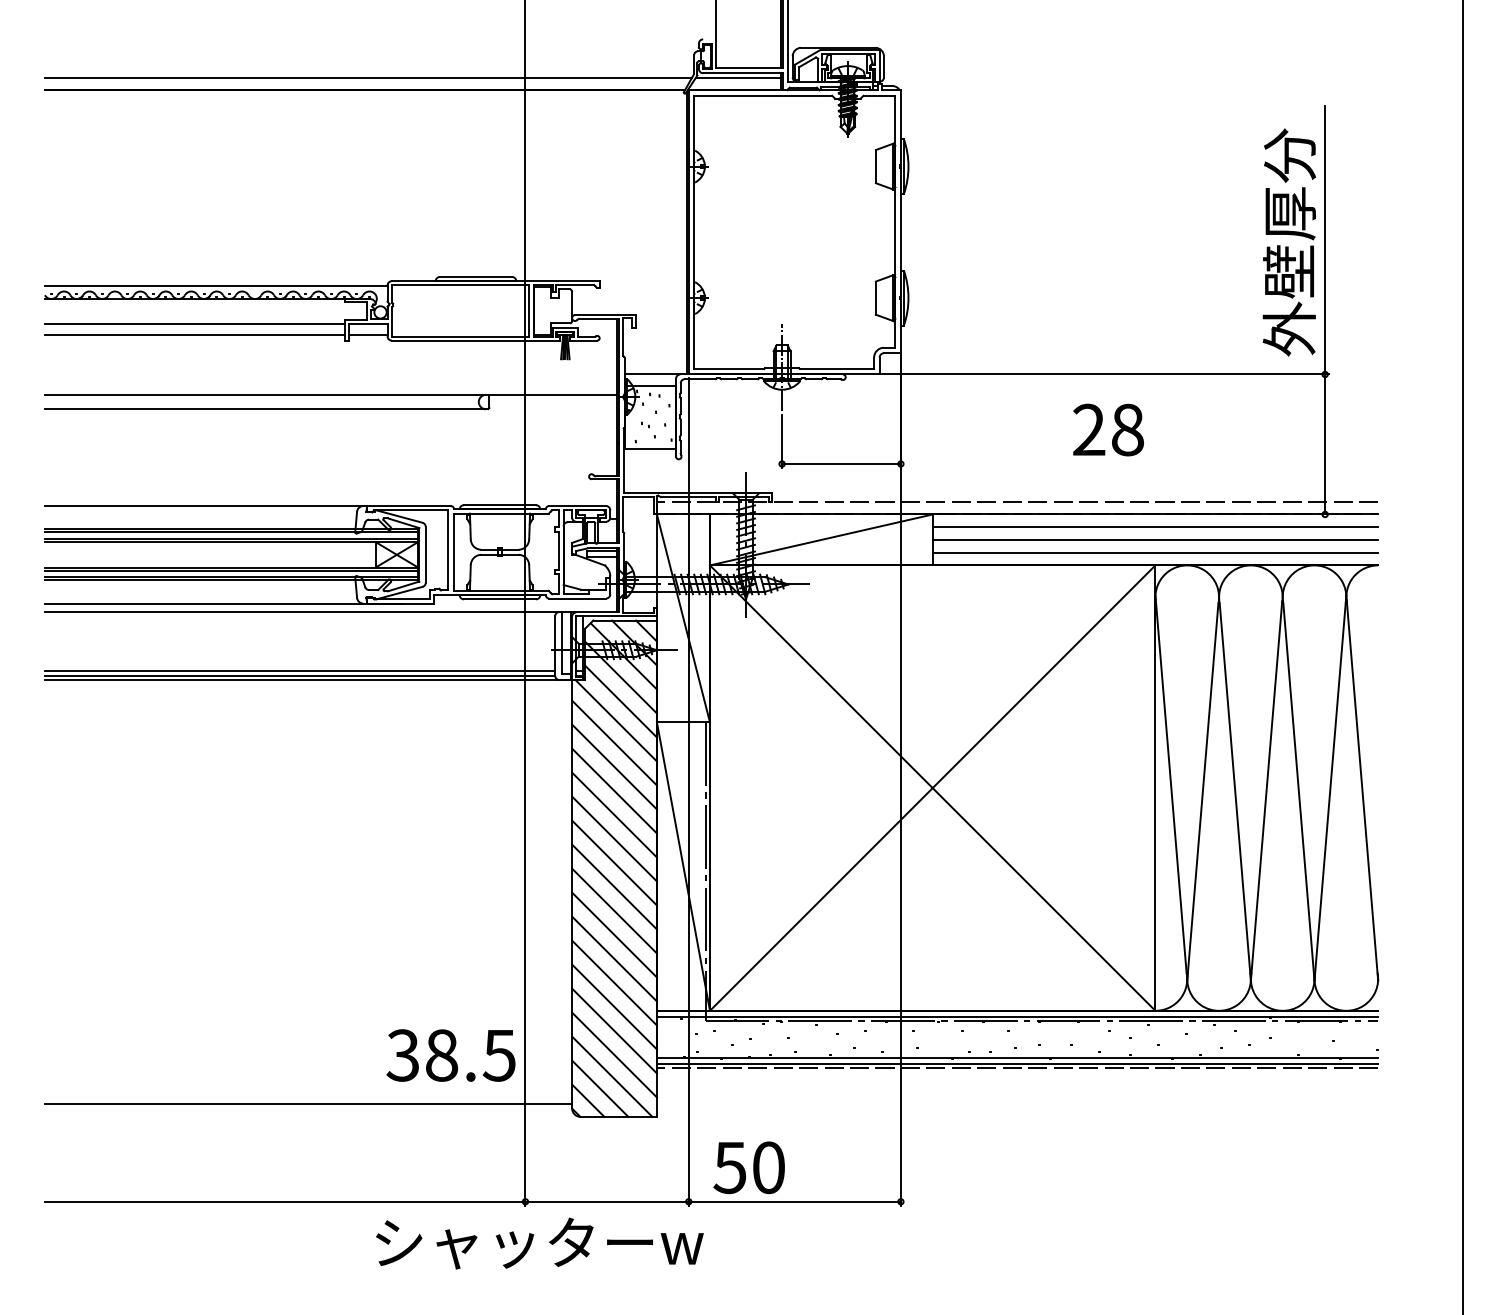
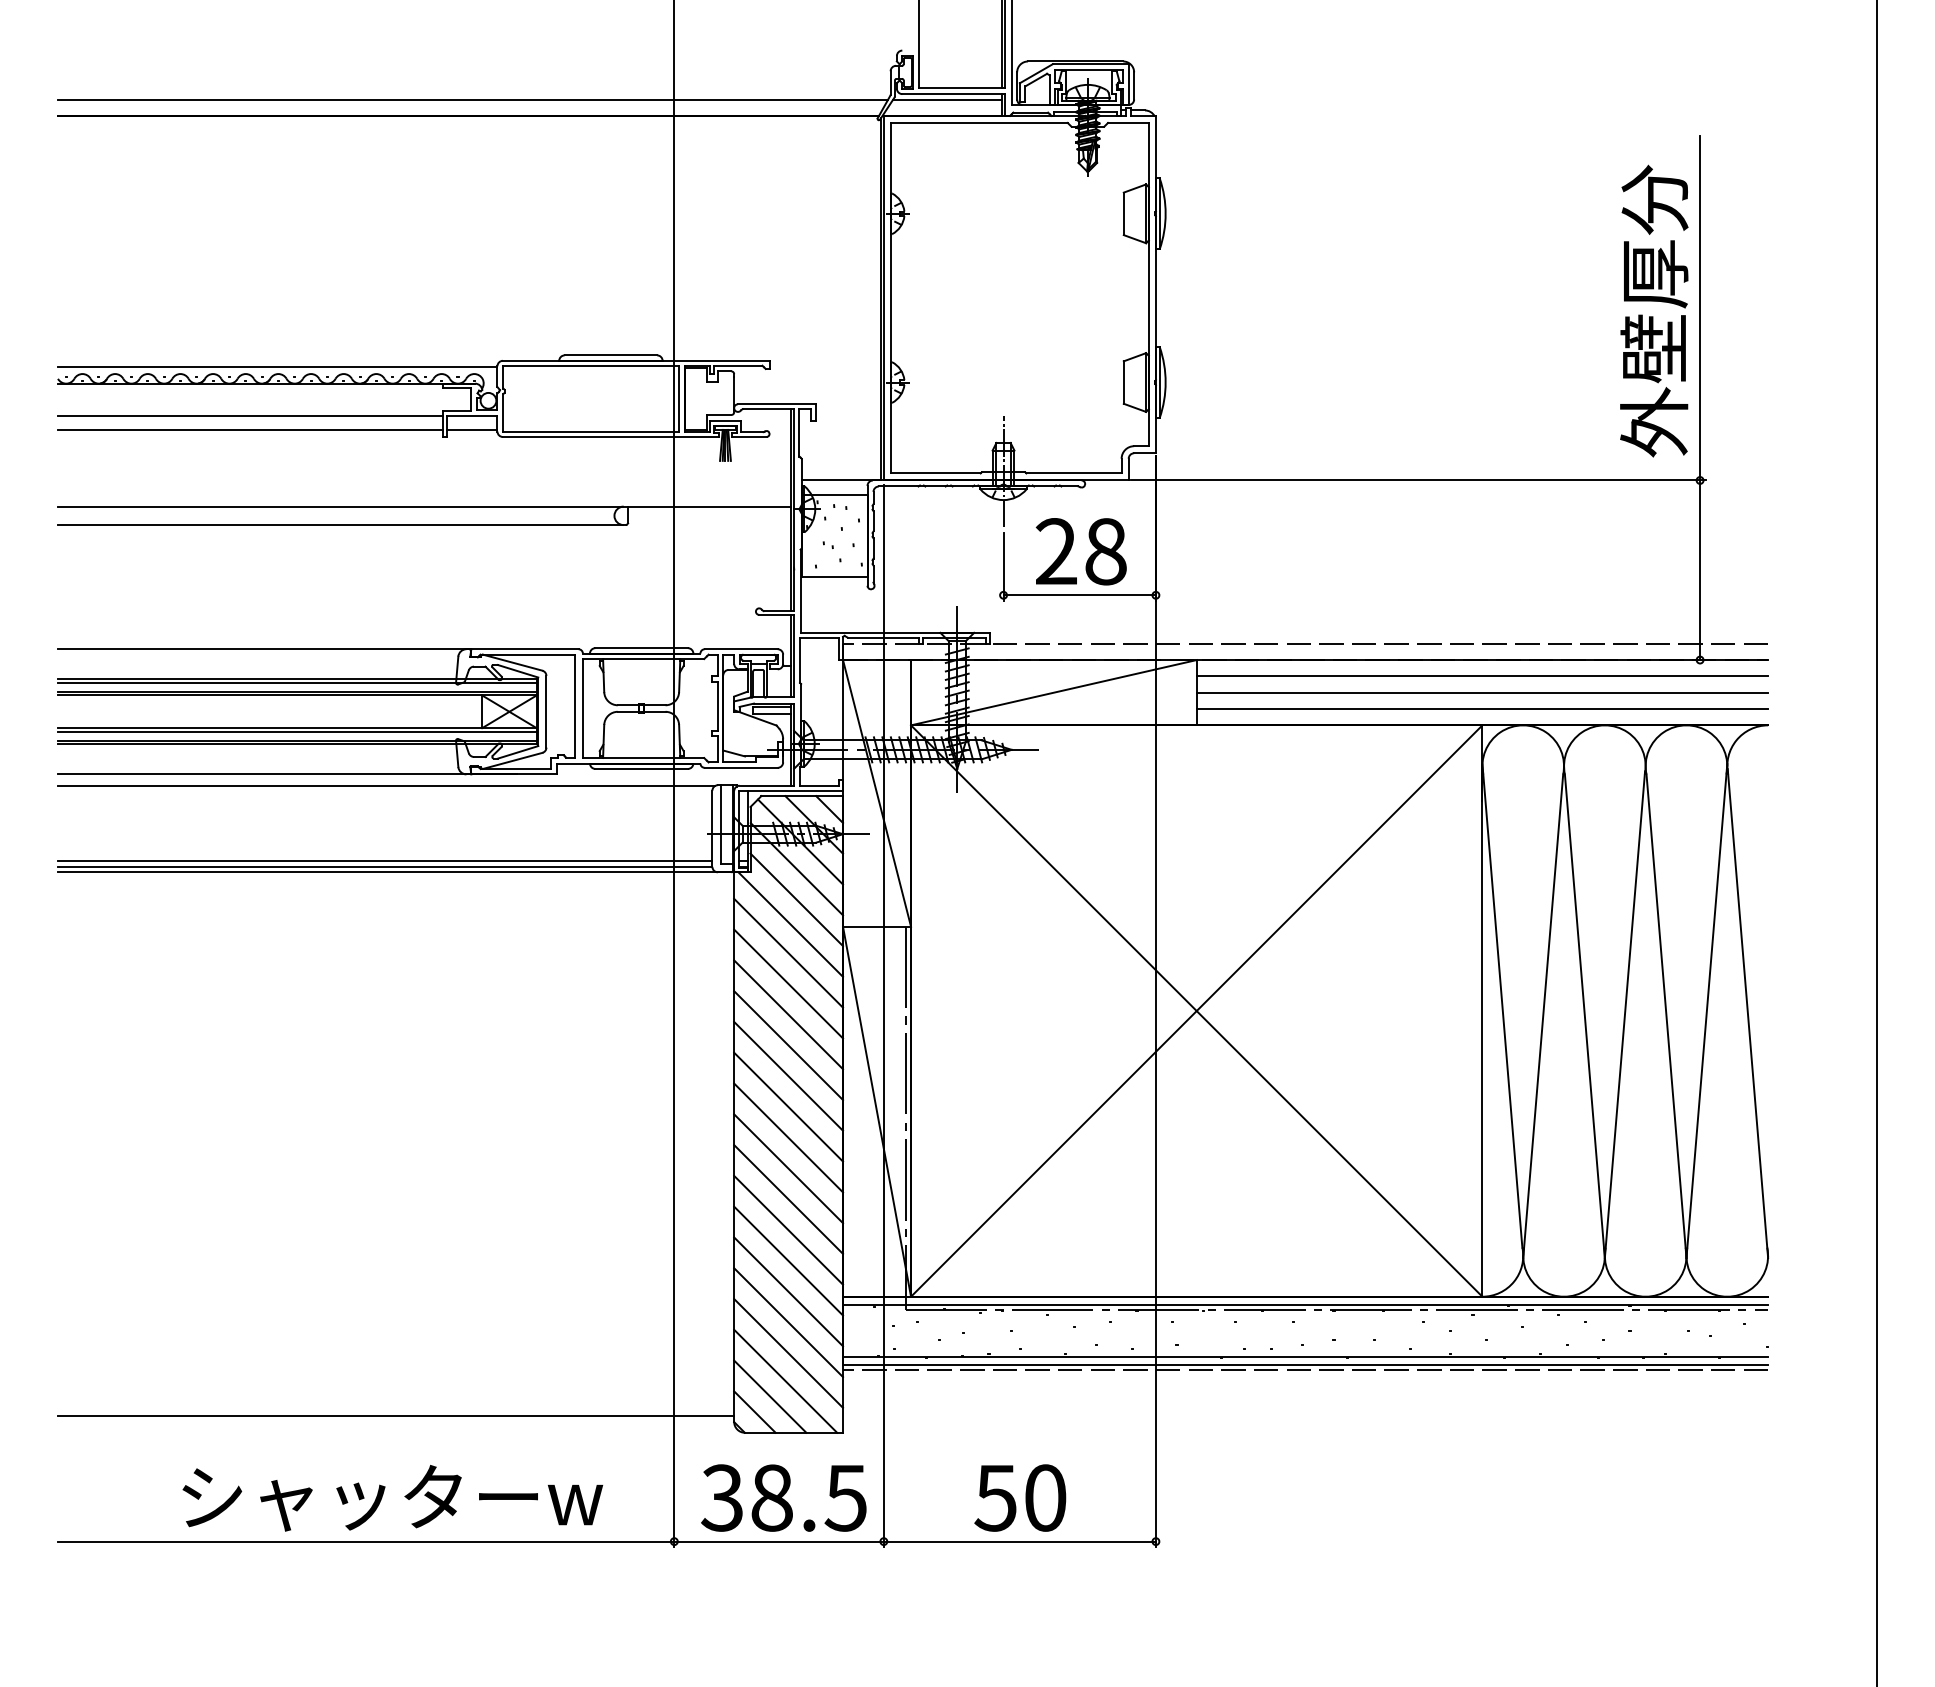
text: (1107, 429) -> (1080, 551), moved
text: (450, 1055) -> (783, 1497), moved
text: (749, 1167) -> (1020, 1497), moved
text: (539, 1243) -> (392, 1498), moved

